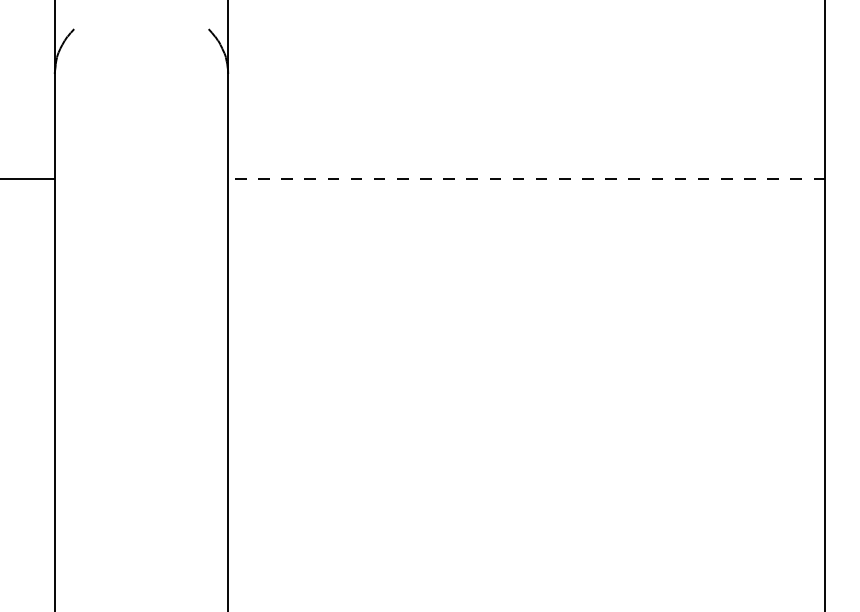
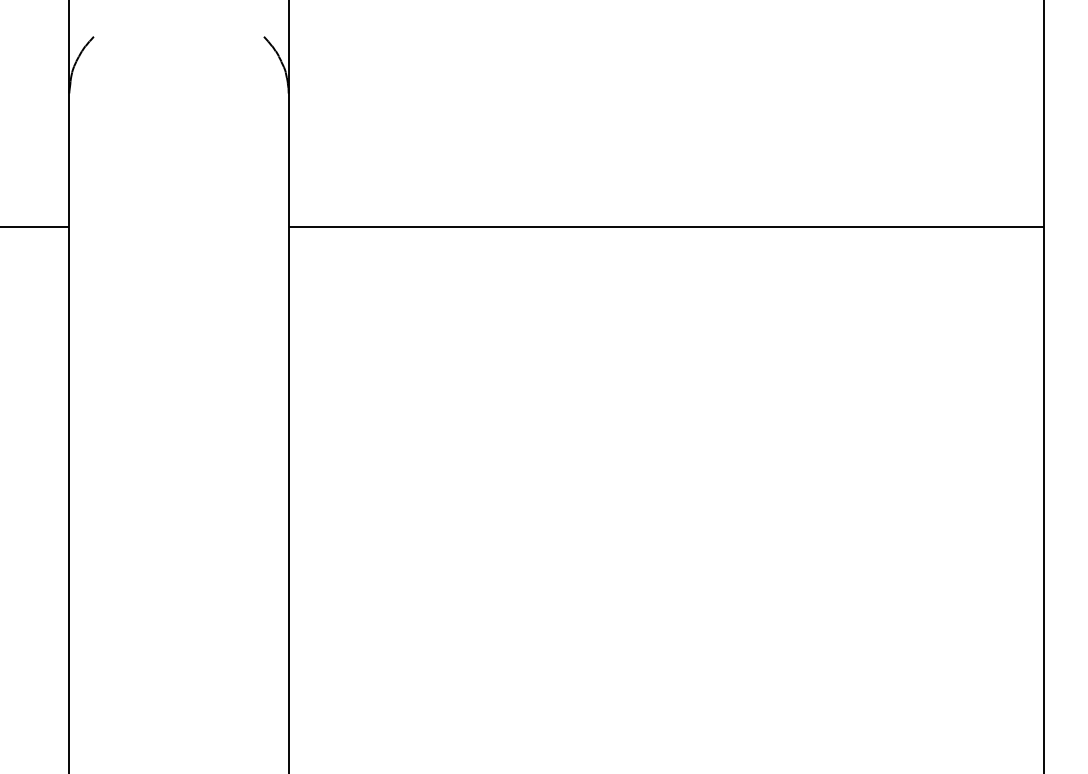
line: (526, 179) -> (666, 226), dashed -> solid

